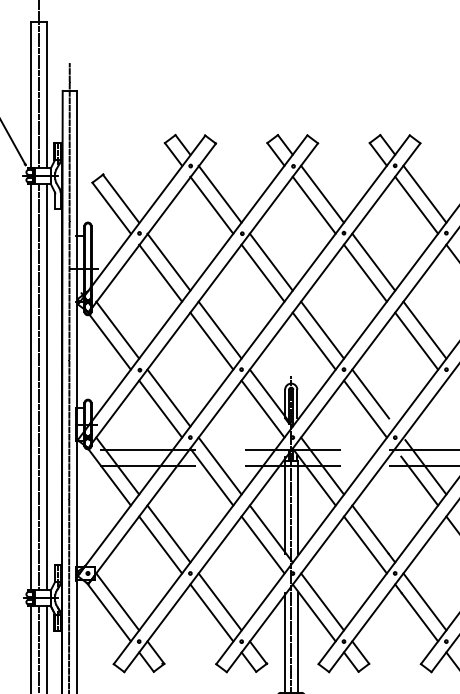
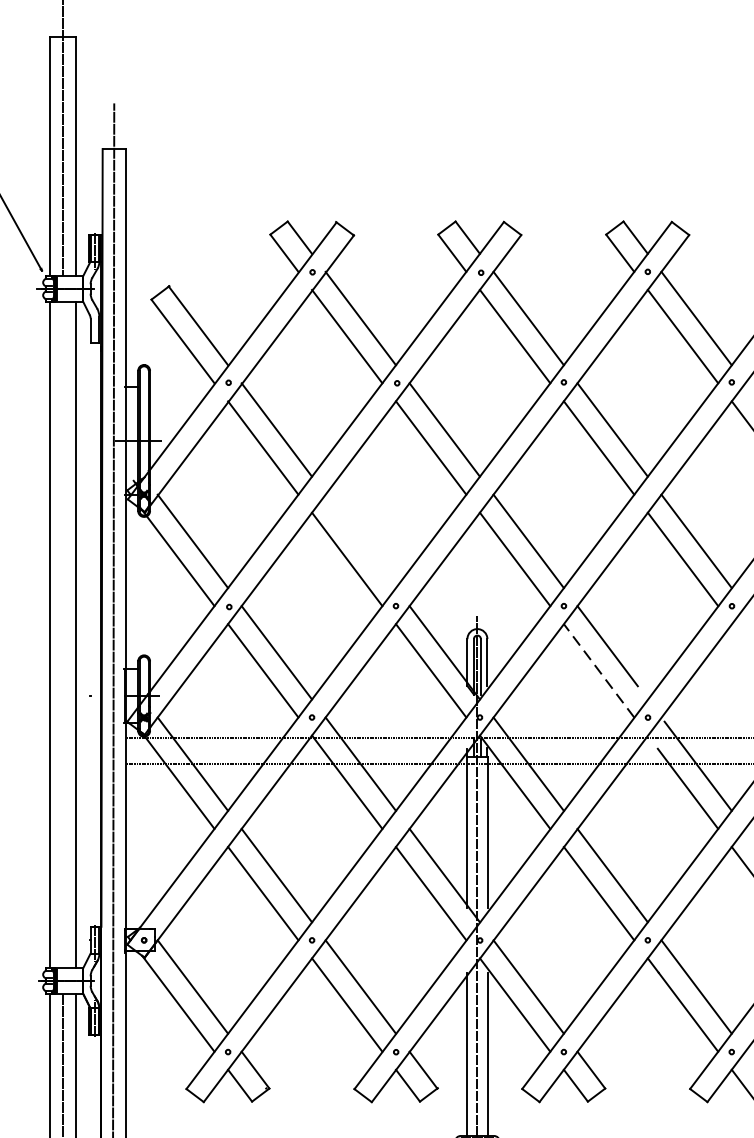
line: (219, 329) -> (359, 540), removed
line: (38, 387) -> (62, 635), removed
line: (365, 409) -> (599, 671), solid -> dashed

